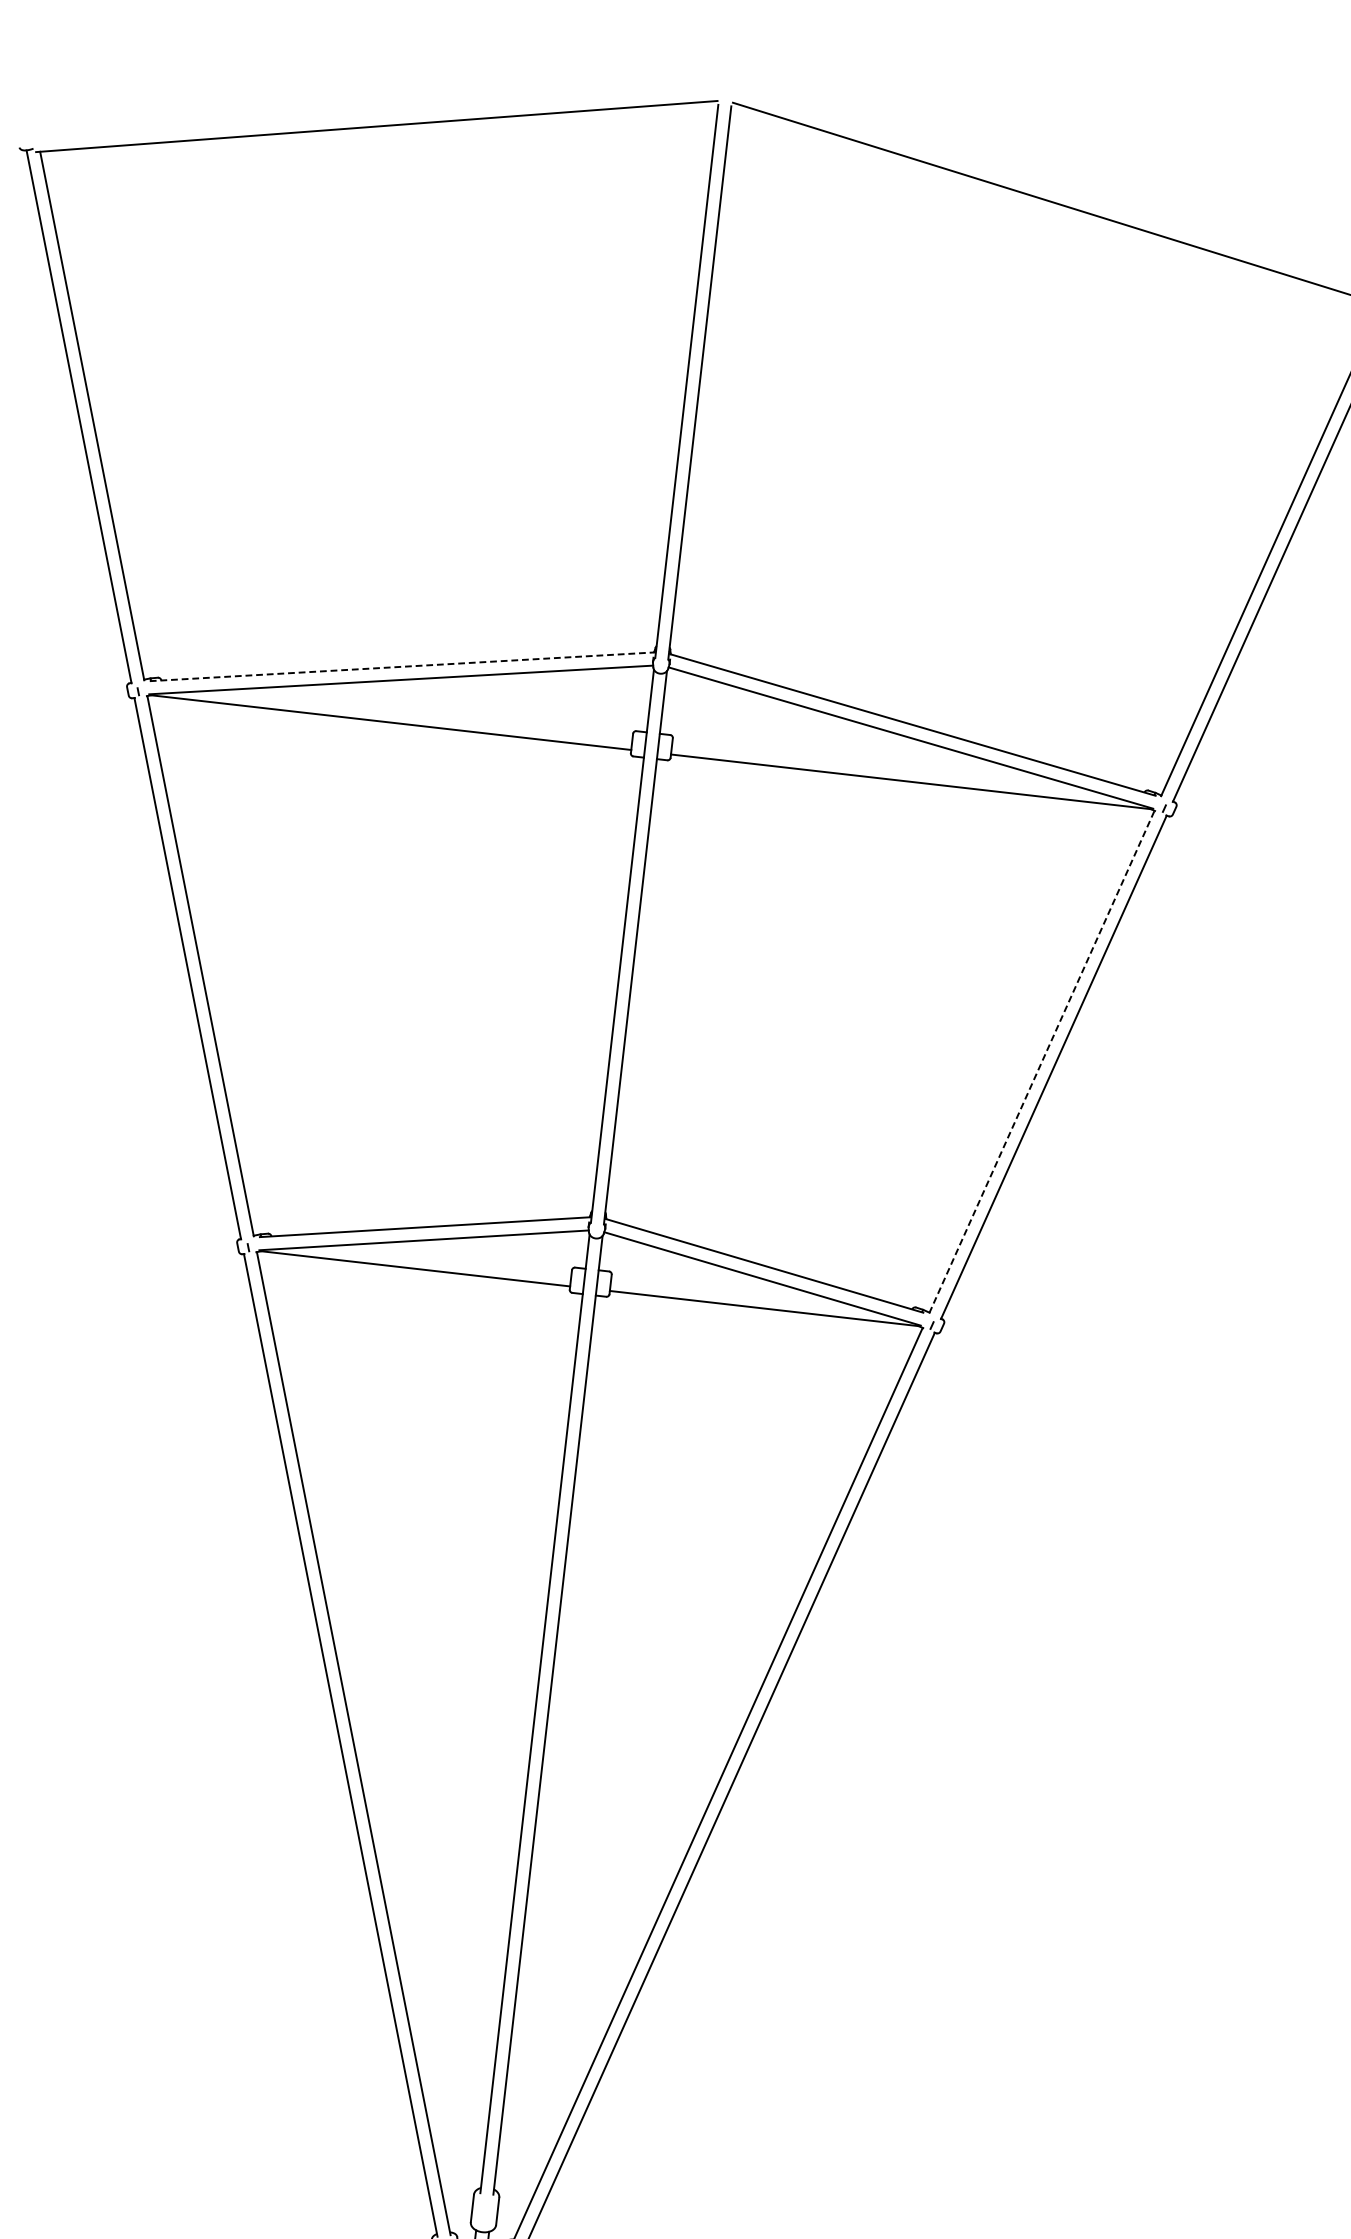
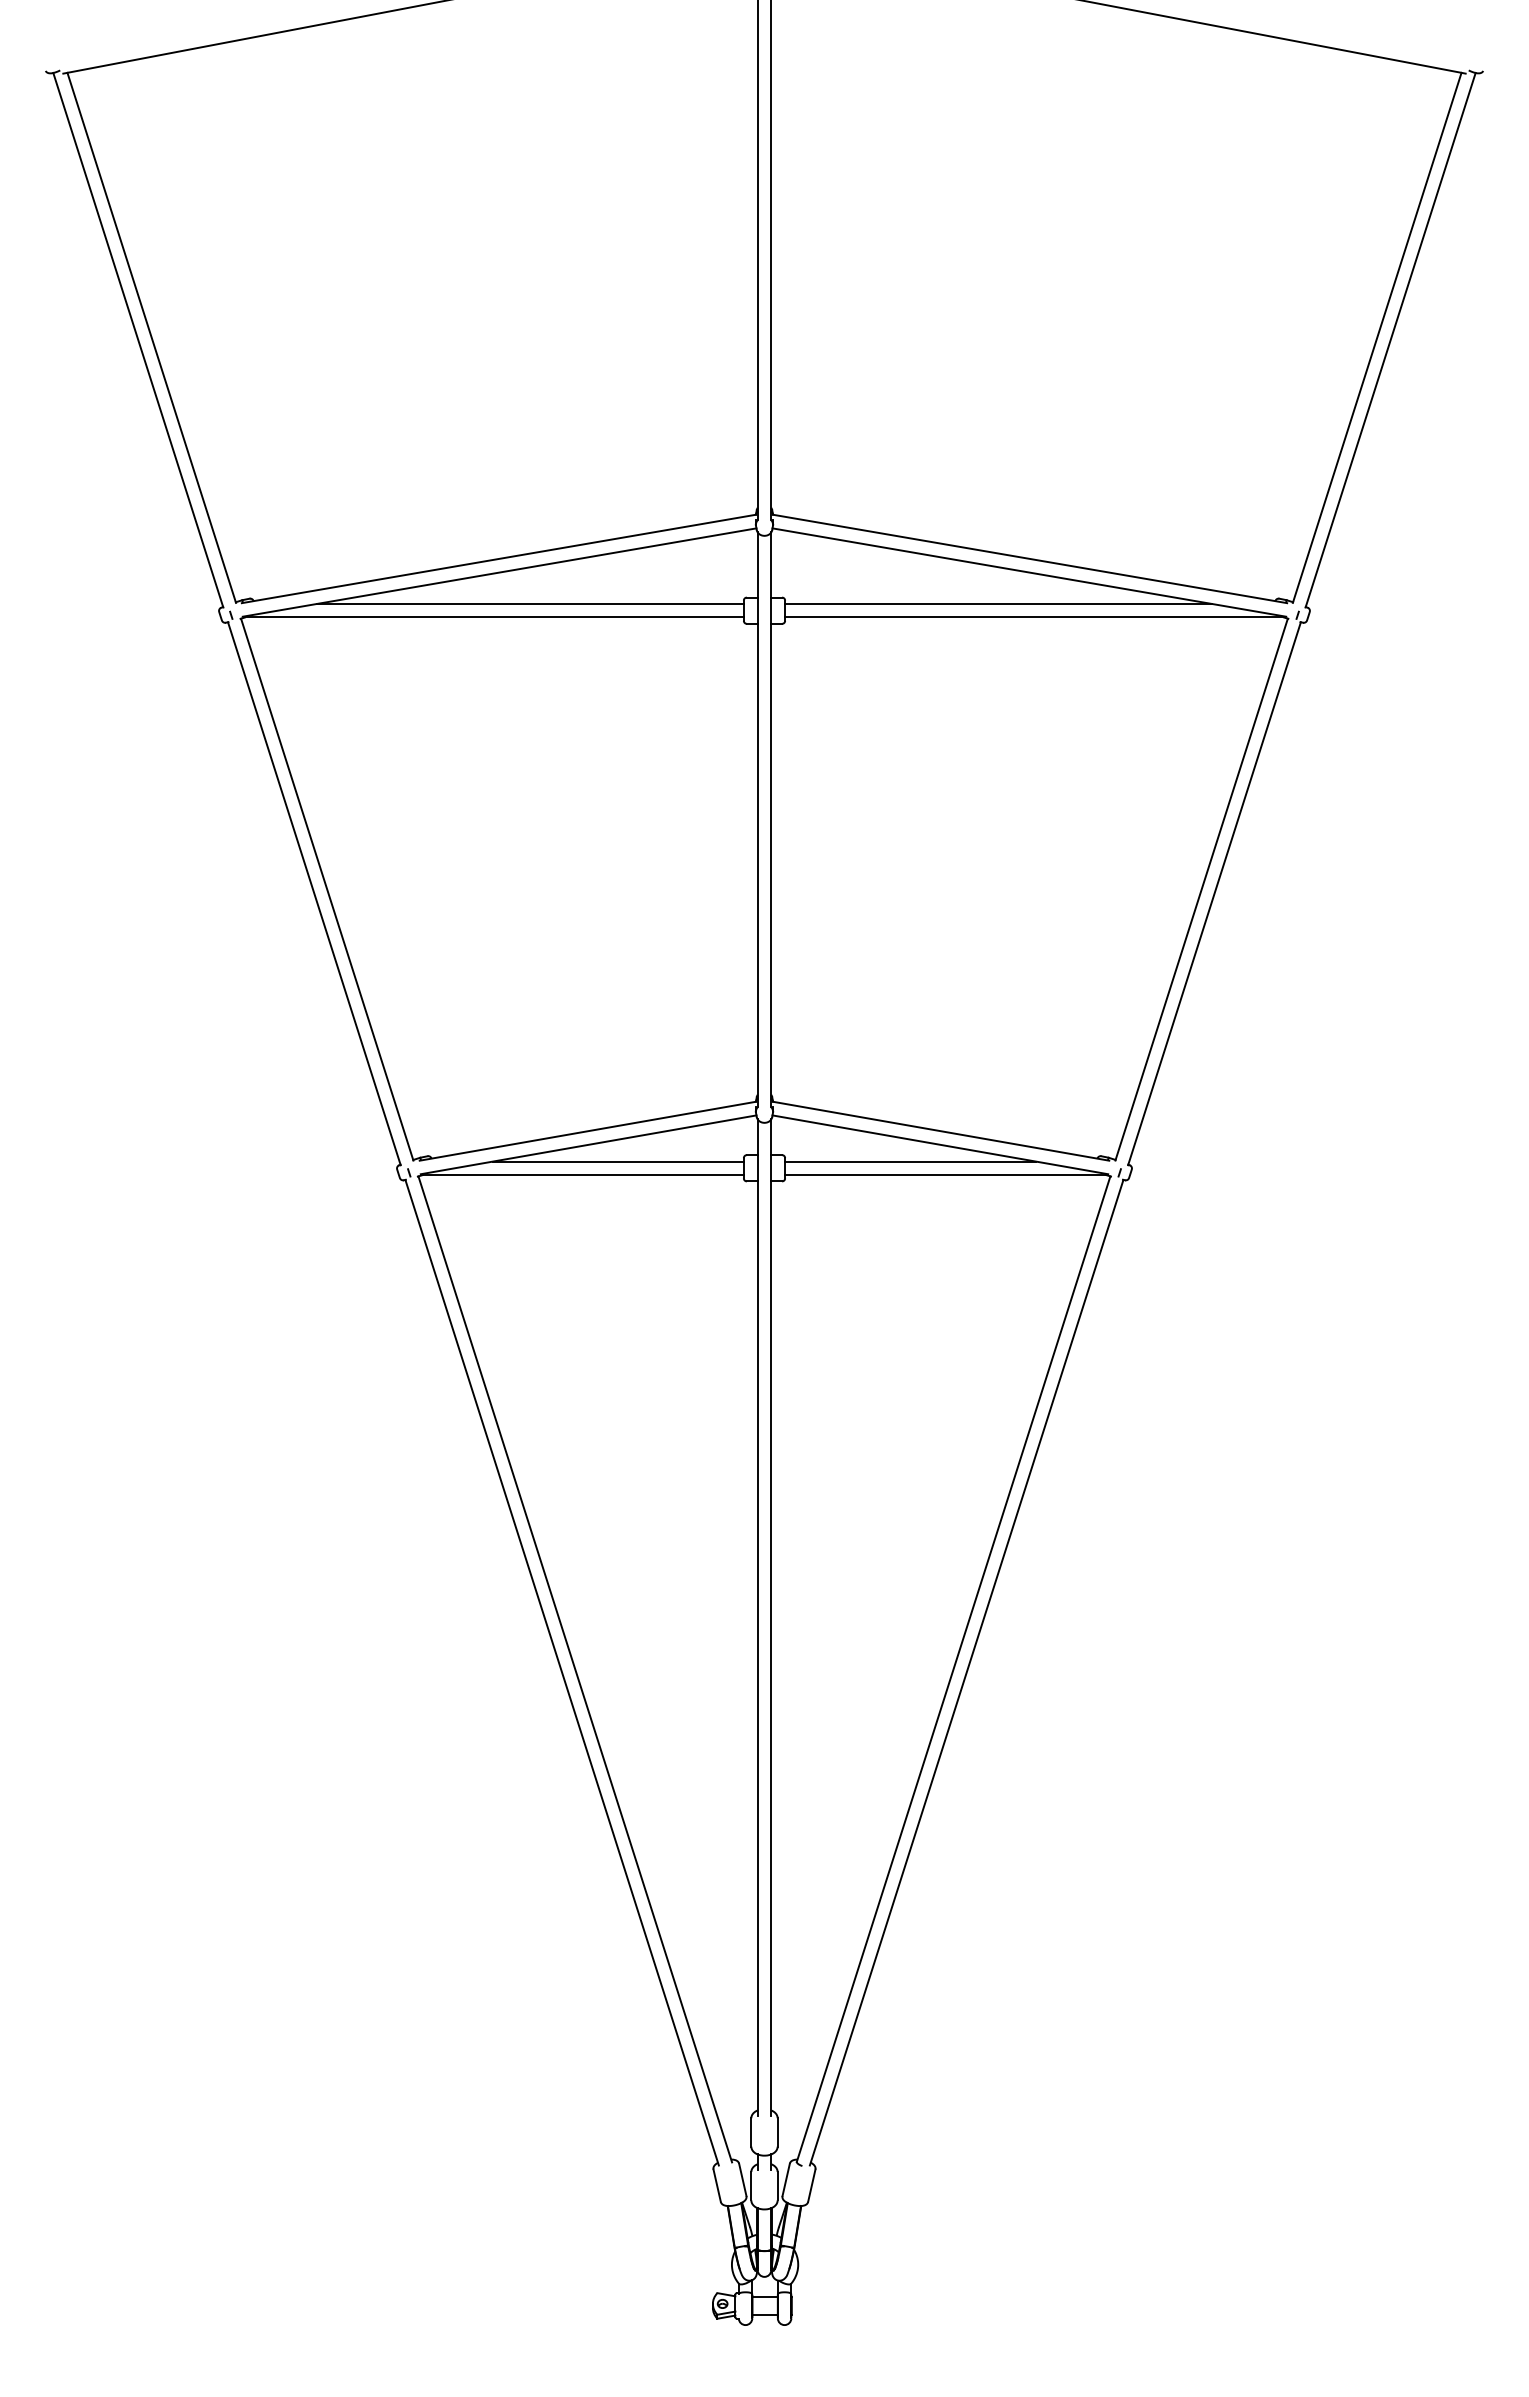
line: (401, 666) -> (498, 558), dashed -> solid
line: (426, 713) -> (529, 603), added
line: (877, 764) -> (998, 603), added
line: (1041, 1061) -> (1201, 889), dashed -> solid
line: (451, 1259) -> (618, 1161), added
line: (731, 1291) -> (910, 1161), added

